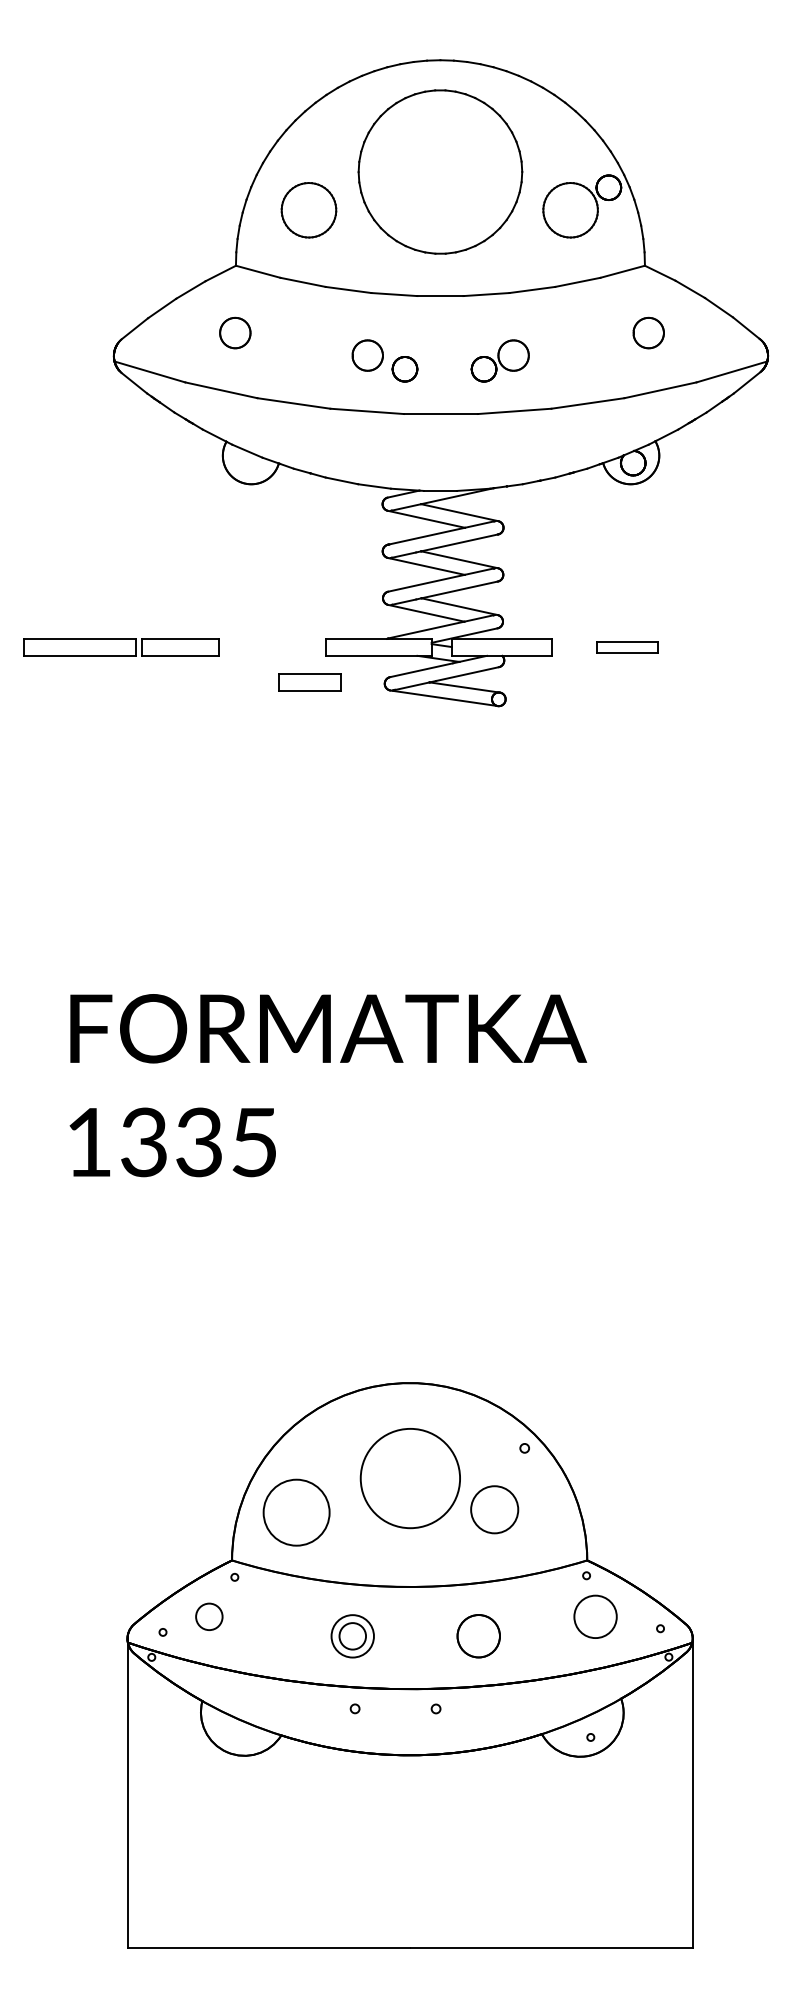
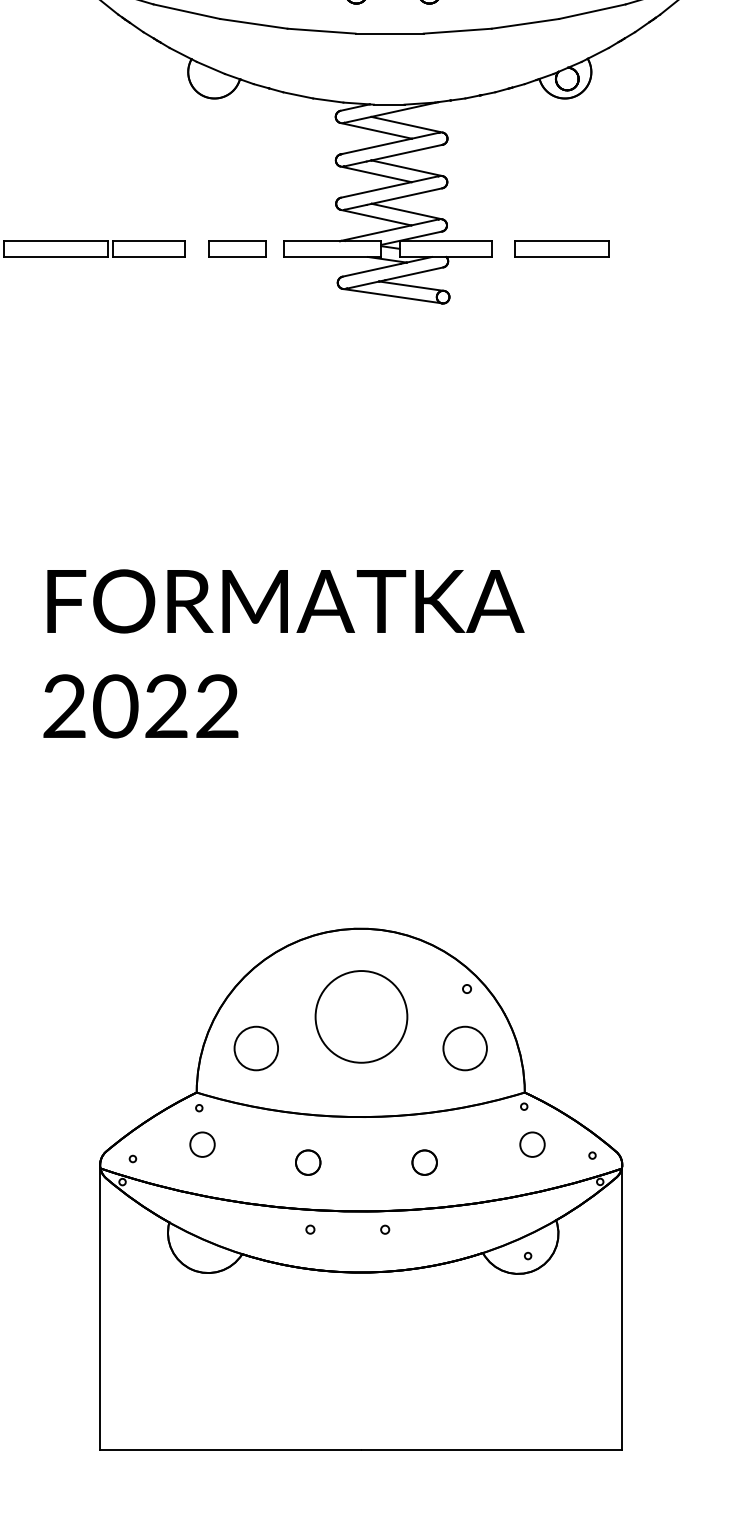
part: (627, 647) -> (561, 249), size x1.67
part: (309, 682) -> (236, 249), moved
text: (171, 1142) -> (140, 706), 1335 -> 2022
circle: (494, 1509) -> (465, 1048), moved
circle: (296, 1512) -> (256, 1048), size x0.71
circle: (209, 1616) -> (202, 1144), moved
circle: (595, 1616) -> (532, 1144), size x0.62
circle: (352, 1636) -> (307, 1162), size x0.62
part: (478, 1636) -> (424, 1162), size x0.62

